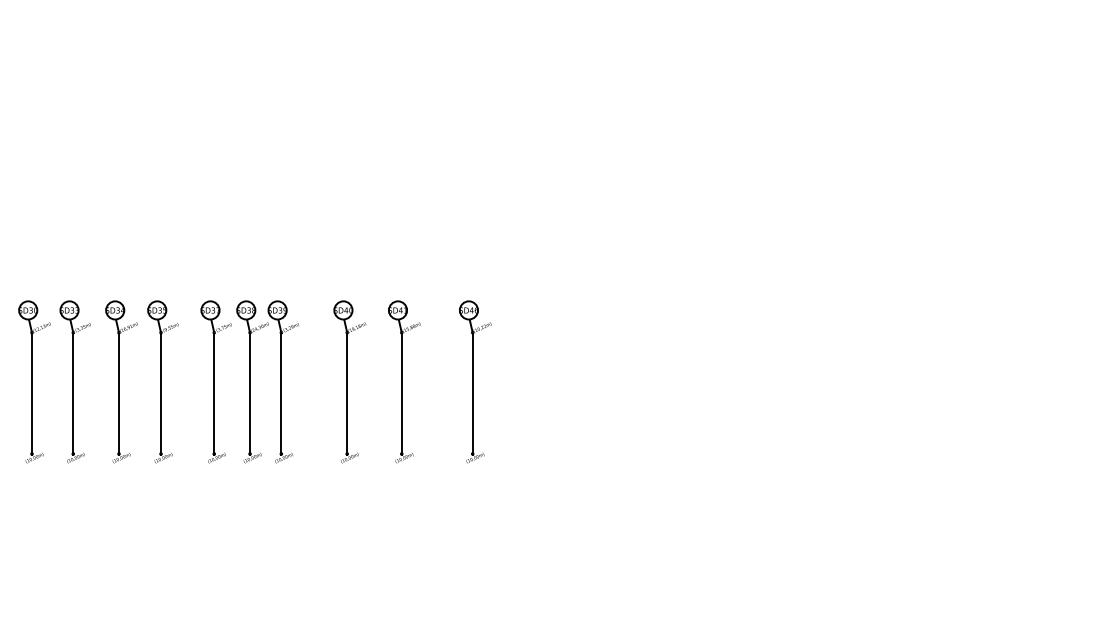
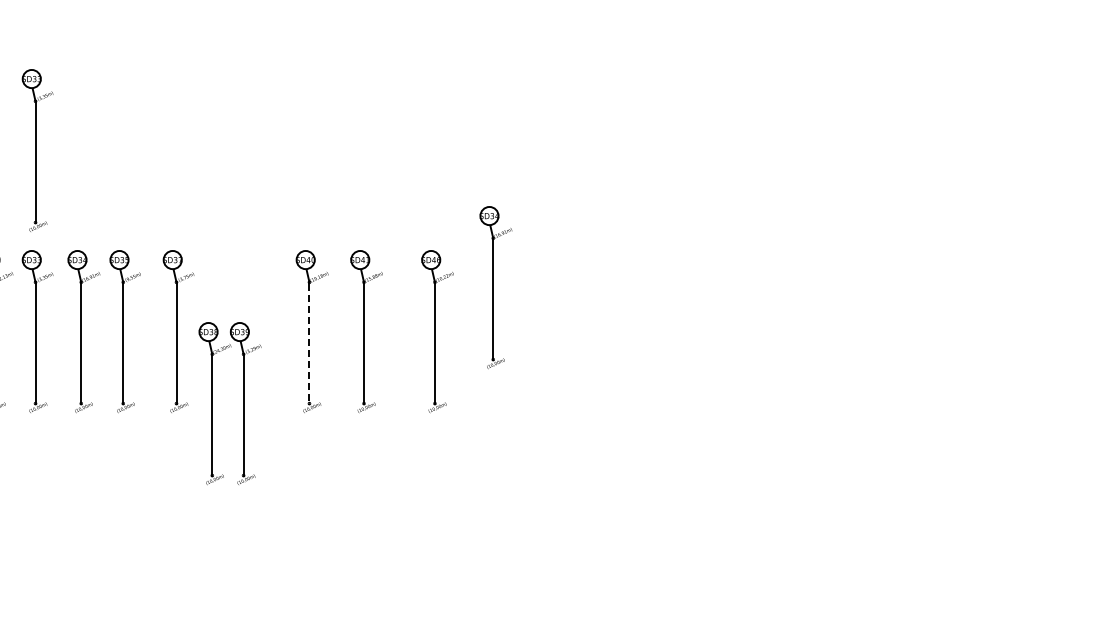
part: (74, 200) -> (36, 150), added
part: (533, 337) -> (495, 287), added
part: (280, 381) -> (242, 403), moved
line: (347, 394) -> (309, 344), solid -> dashed

